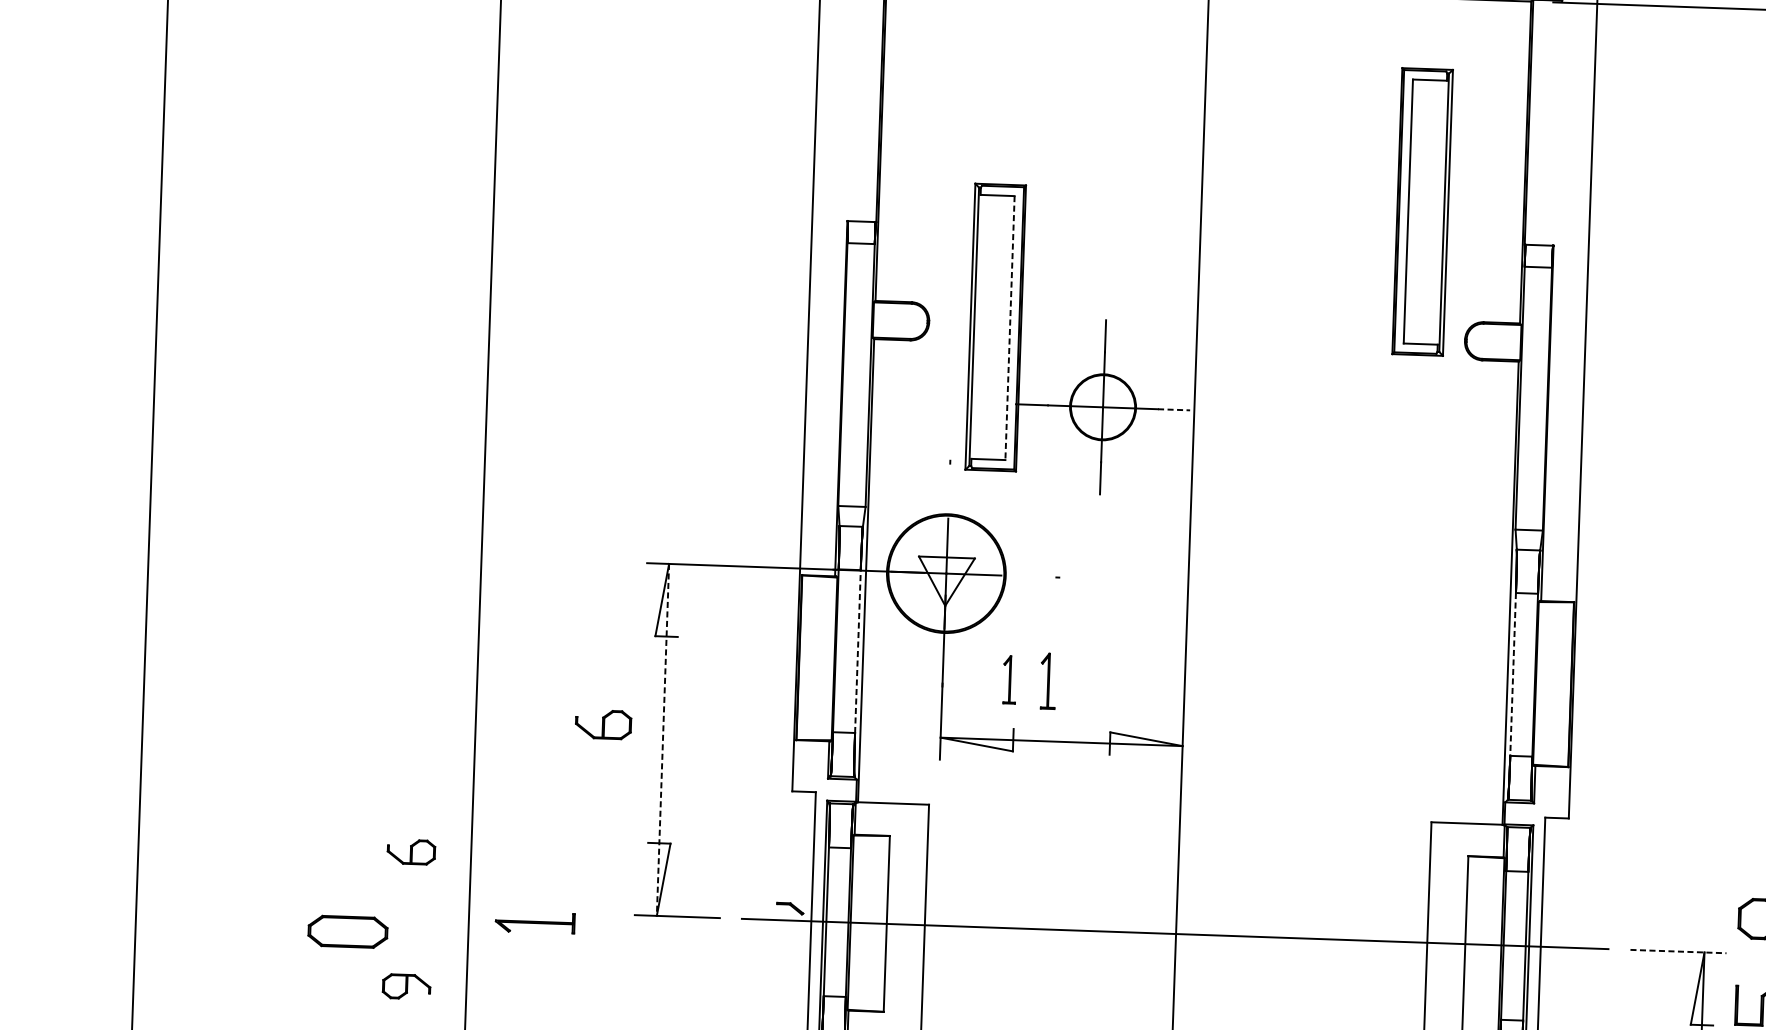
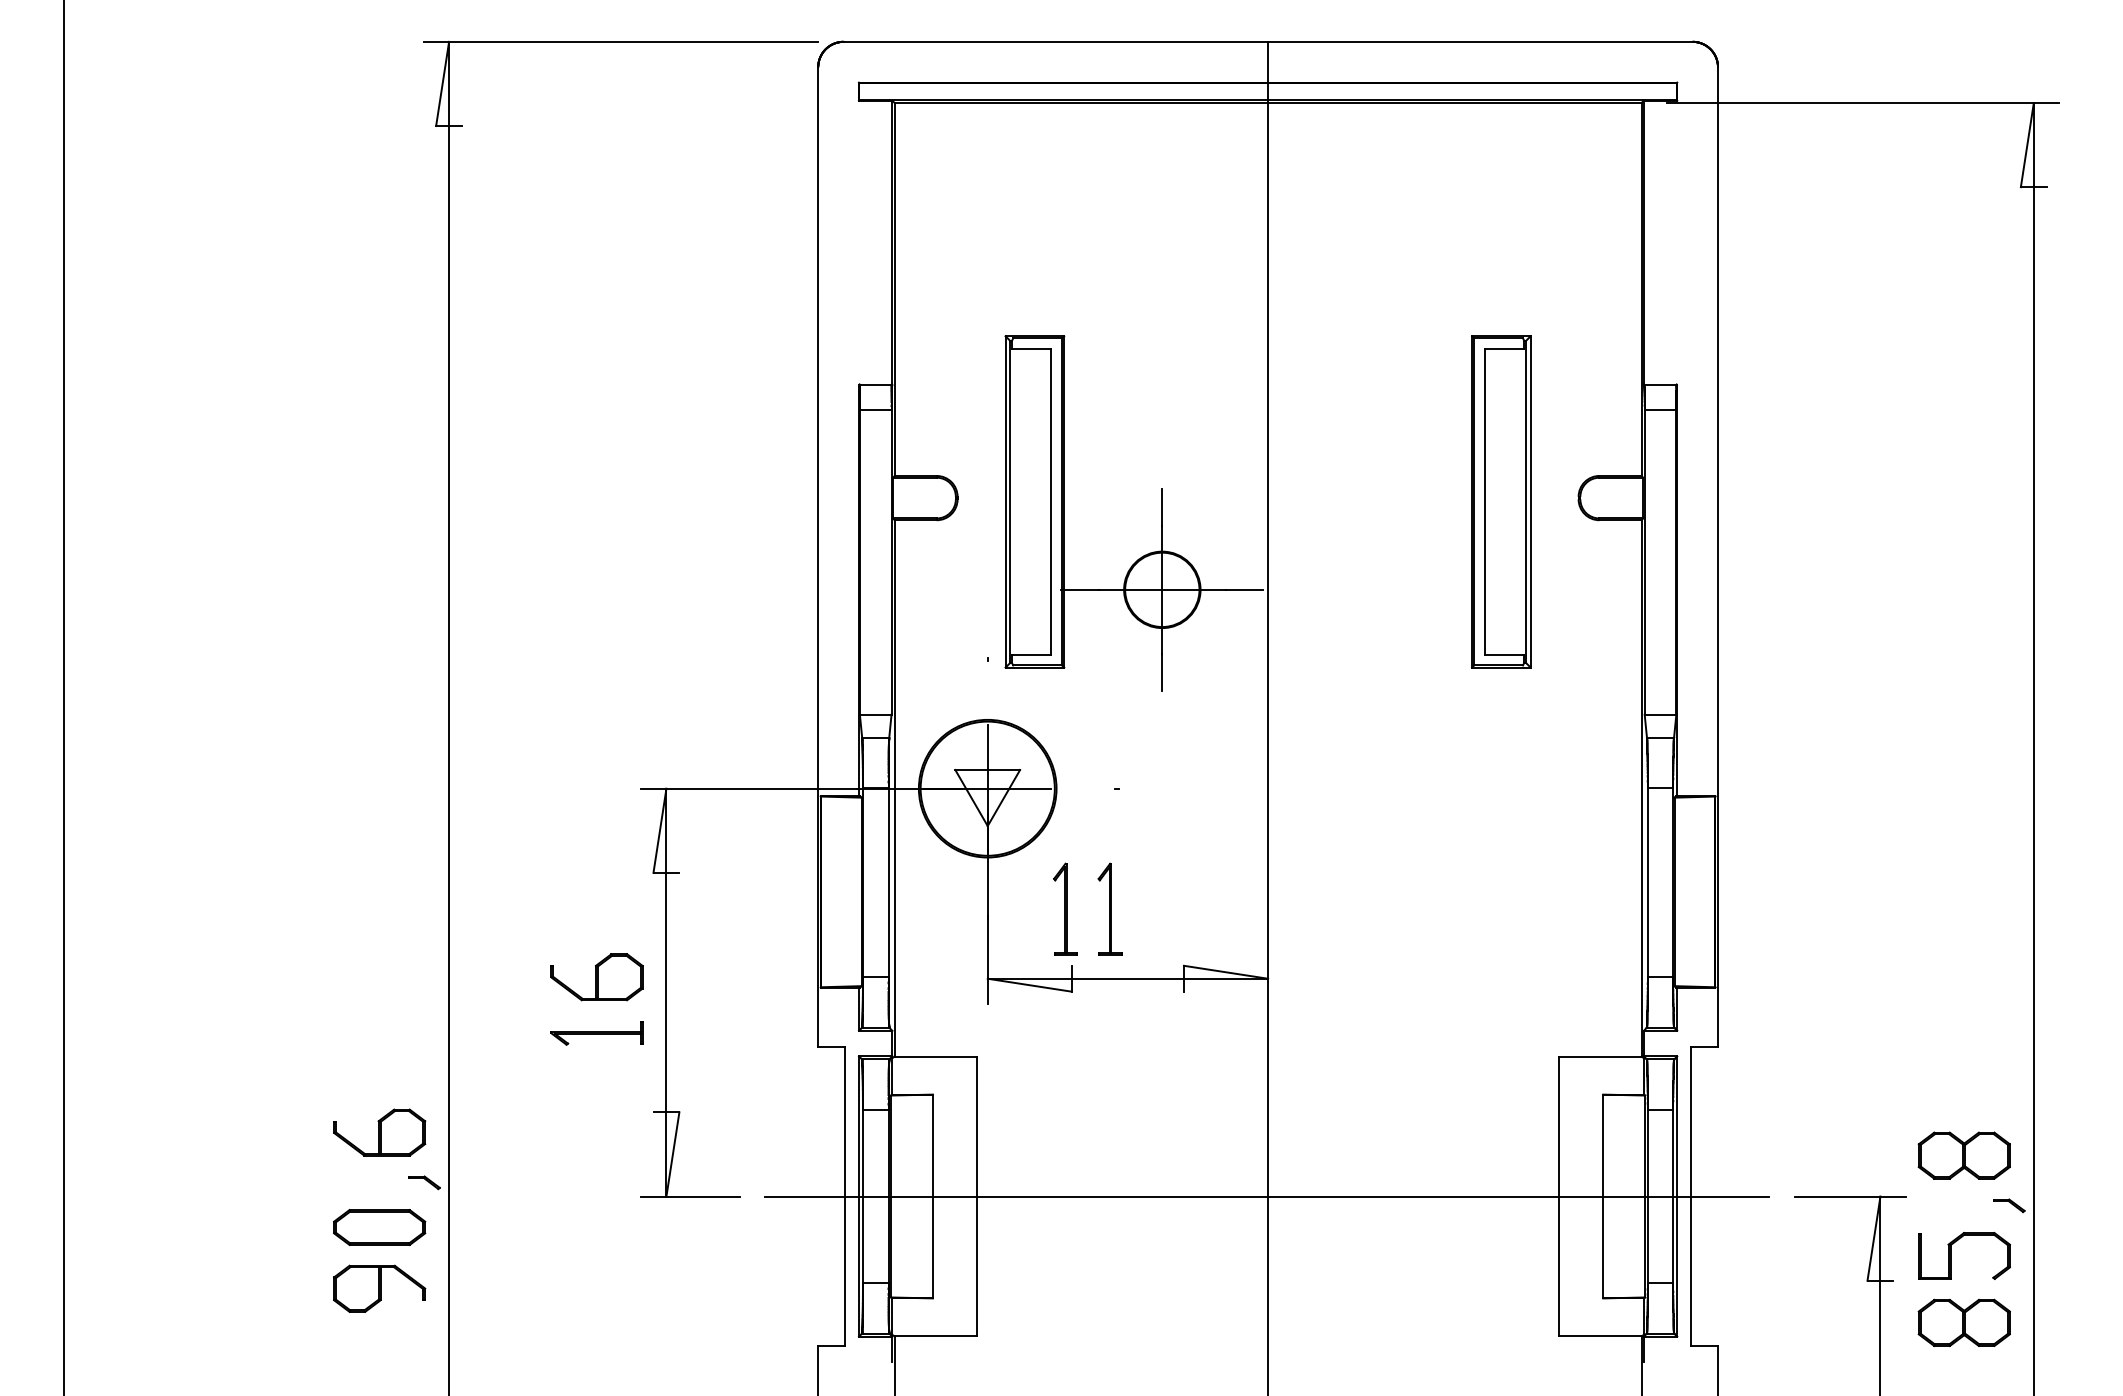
part: (1422, 211) -> (1501, 501), moved
line: (1010, 327) -> (1051, 501), dashed -> solid
line: (1173, 409) -> (1244, 589), dashed -> solid
line: (857, 650) -> (888, 881), dashed -> solid
line: (1512, 674) -> (1647, 882), dashed -> solid
part: (1009, 679) -> (1065, 908), size x1.67
part: (1047, 680) -> (1109, 908), size x1.43
part: (603, 724) -> (596, 977), size x1.43
line: (663, 739) -> (666, 992), dashed -> solid
part: (411, 852) -> (379, 1132), size x1.67
part: (790, 908) -> (424, 1182), moved
part: (534, 922) -> (596, 1033), moved
part: (347, 931) -> (379, 1227), moved
line: (1678, 951) -> (1850, 1196), dashed -> solid
part: (406, 986) -> (379, 1288), size x1.67

